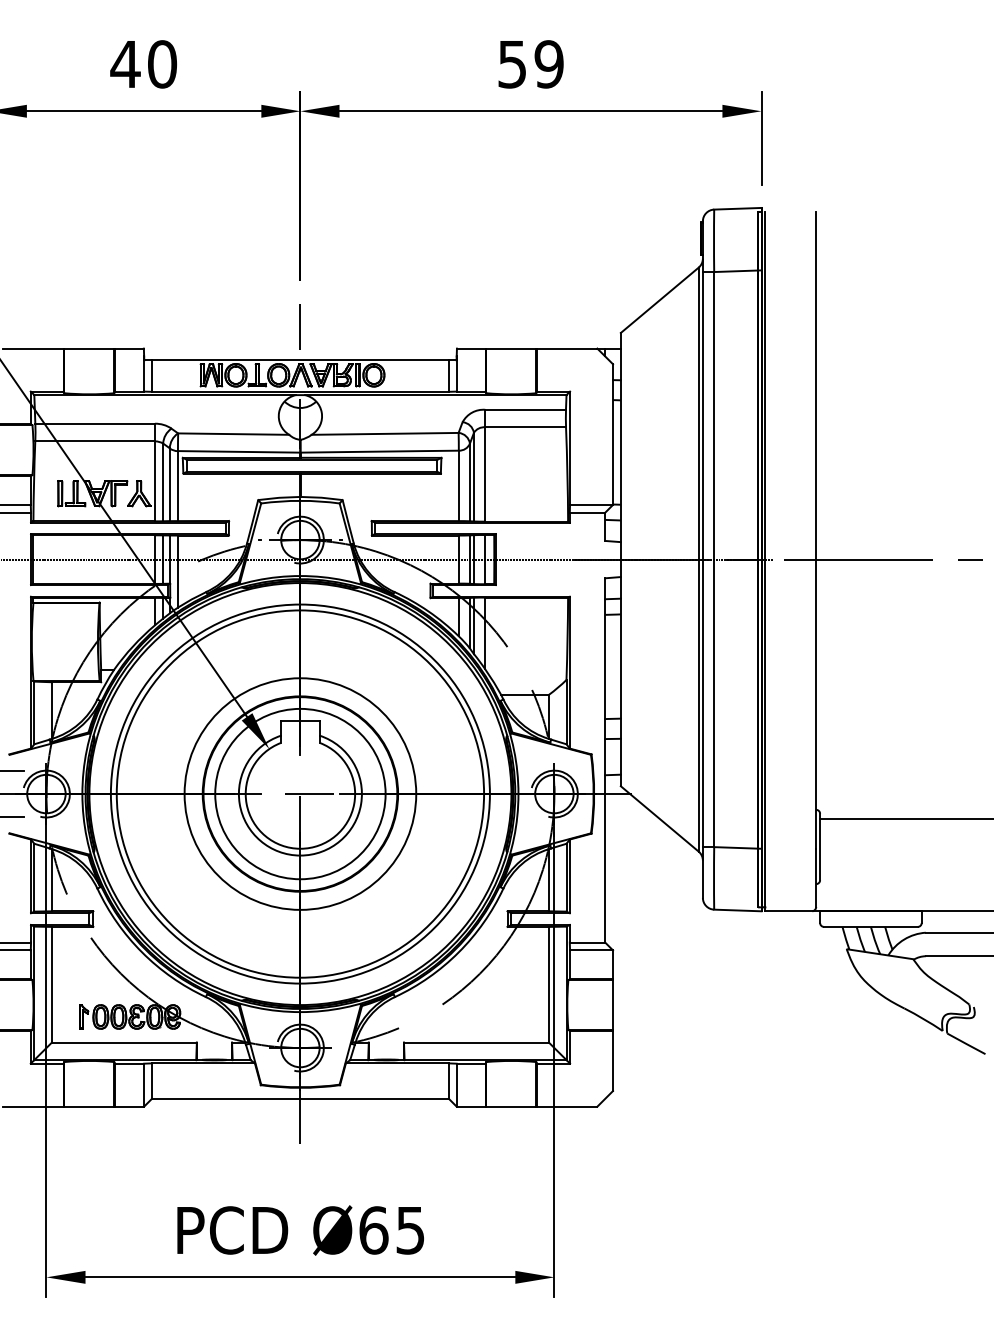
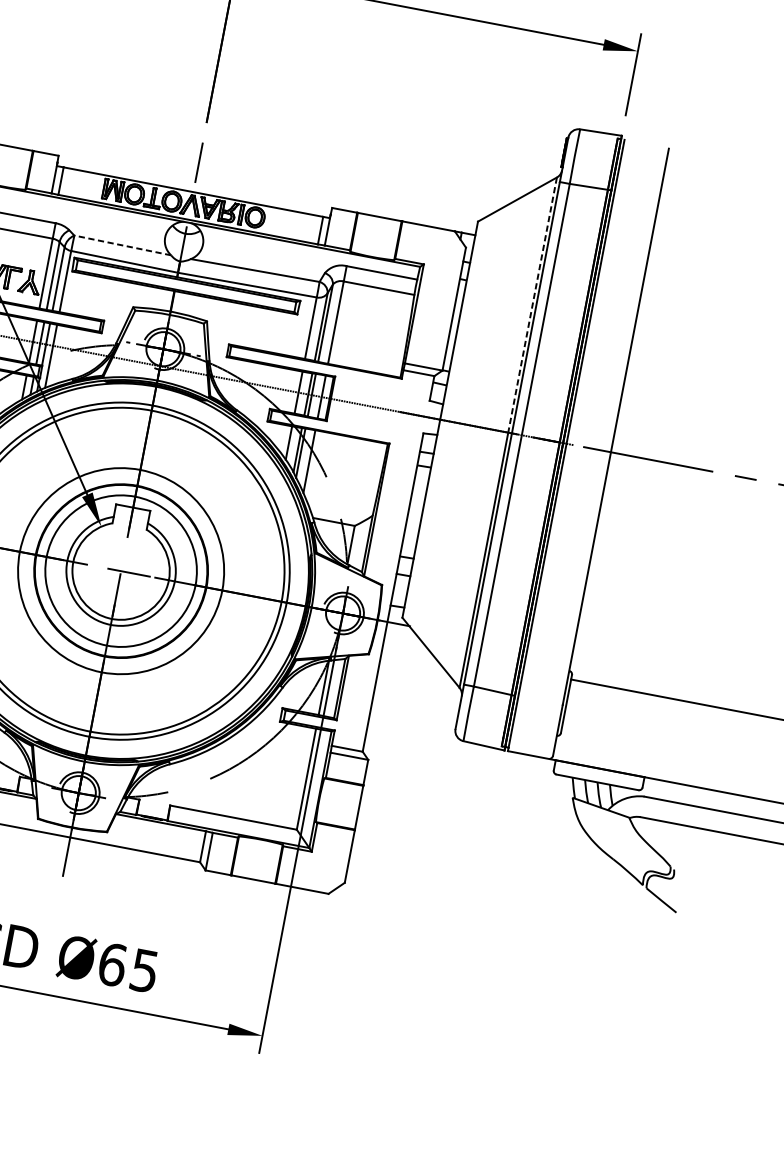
line: (698, 413) -> (532, 304), solid -> dashed
line: (233, 434) -> (122, 245), solid -> dashed

